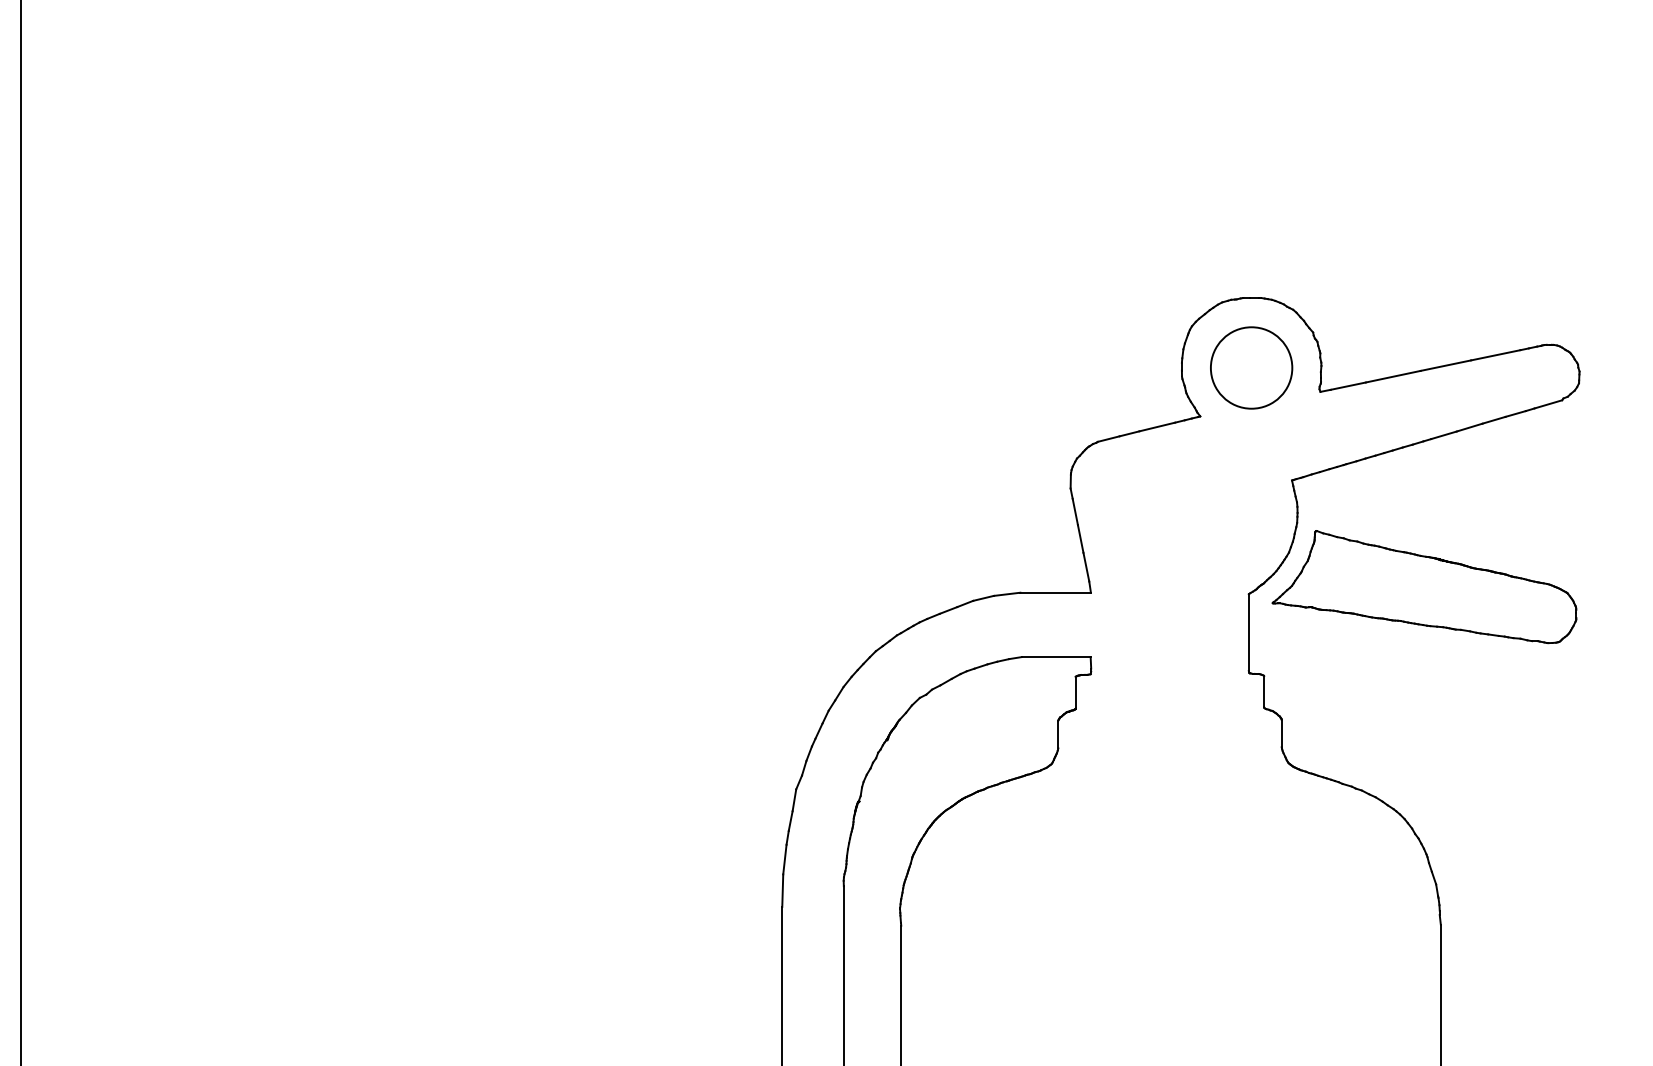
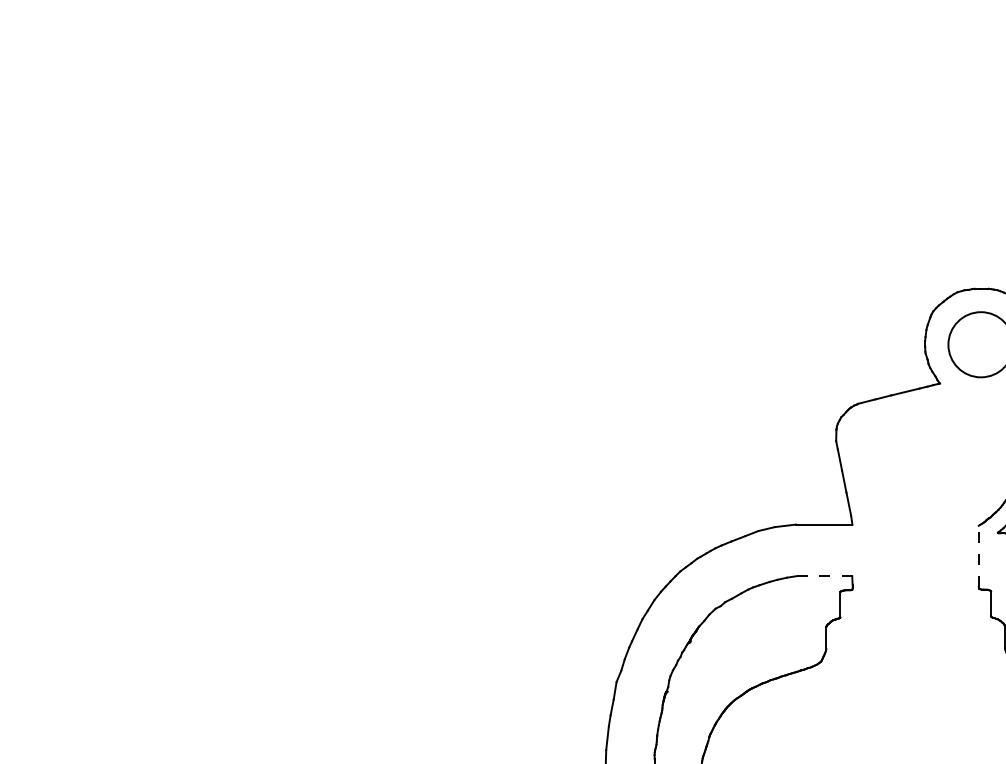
line: (1248, 631) -> (978, 555), solid -> dashed
line: (1056, 657) -> (824, 576), solid -> dashed

